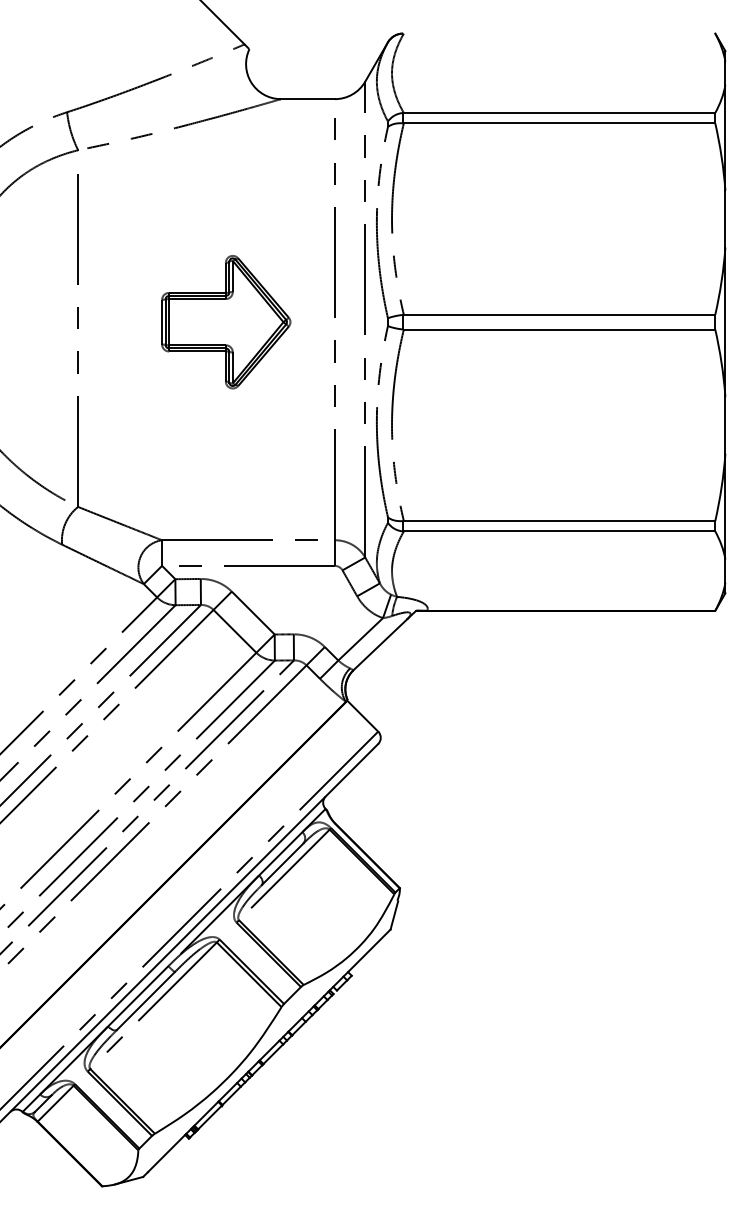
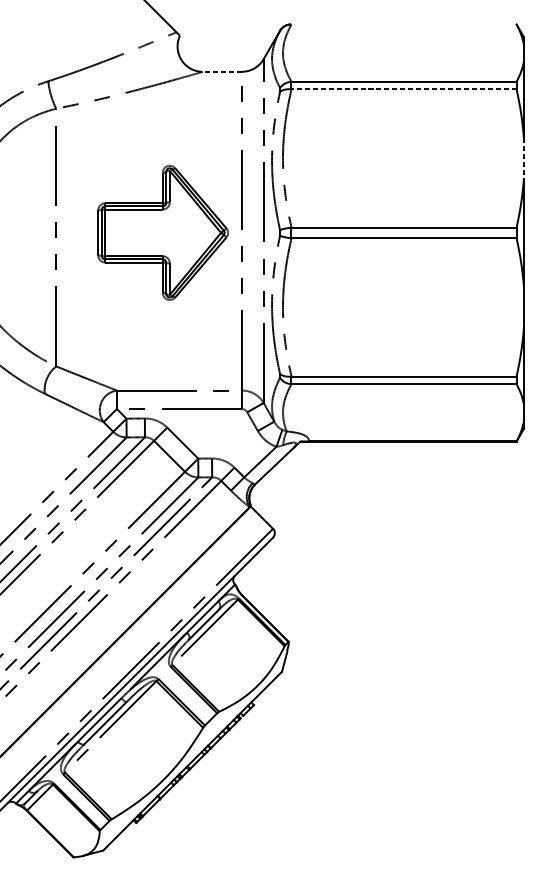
line: (306, 99) -> (221, 72), solid -> dashed
line: (559, 123) -> (404, 89), solid -> dashed
line: (725, 219) -> (523, 158), solid -> dashed
part: (226, 322) -> (163, 233), size x1.4

